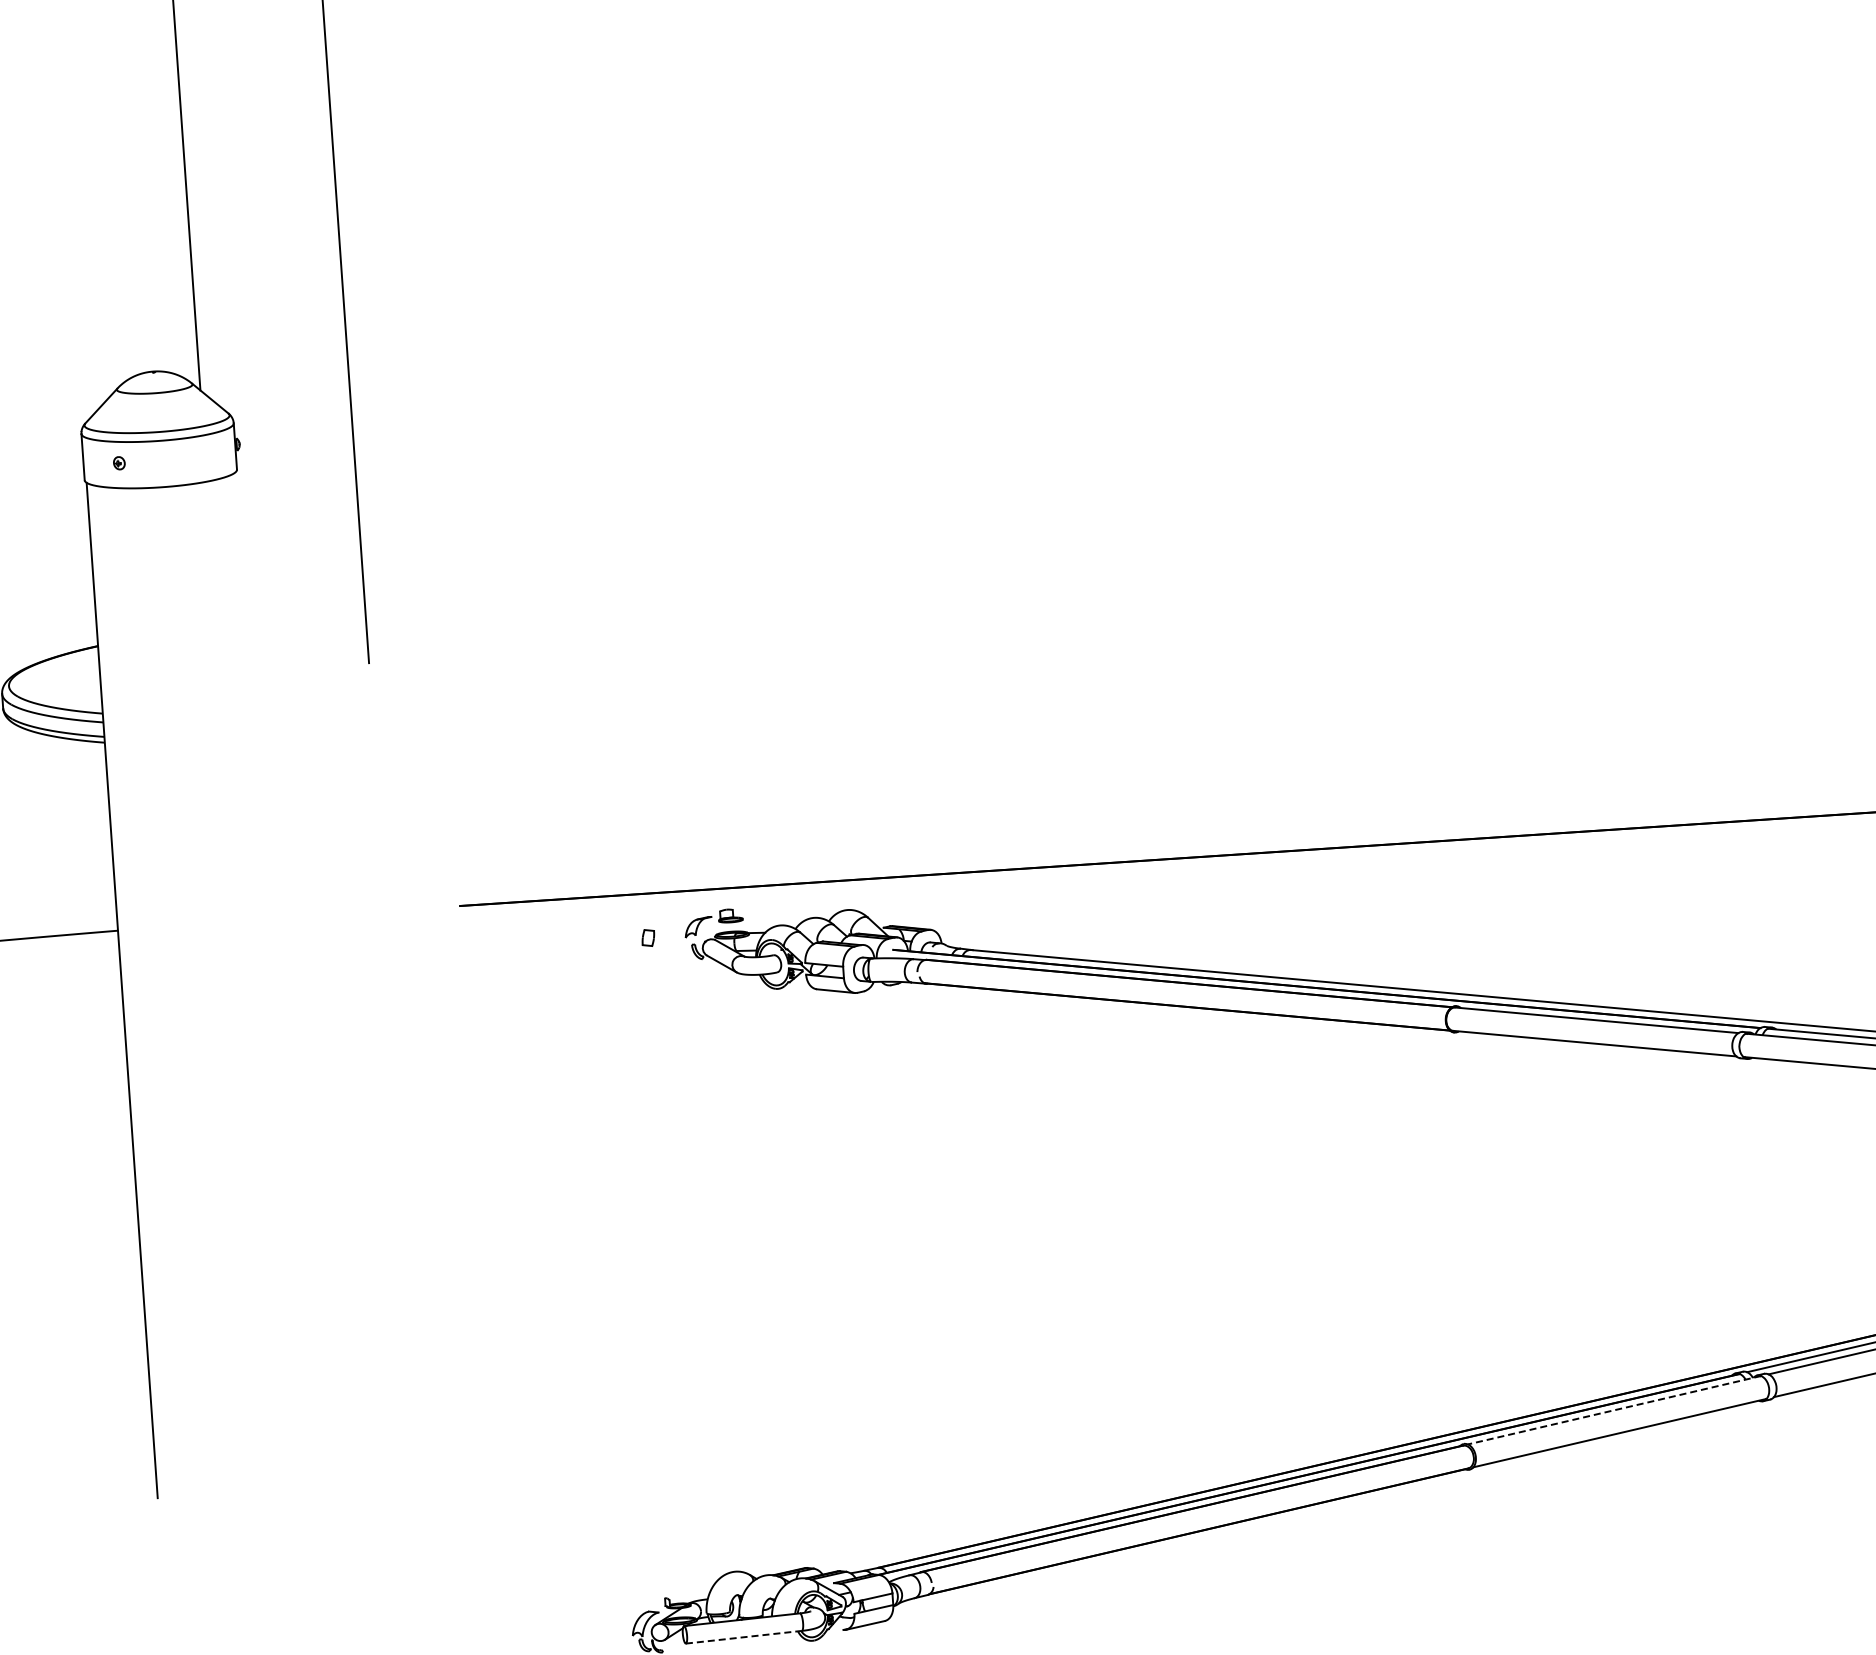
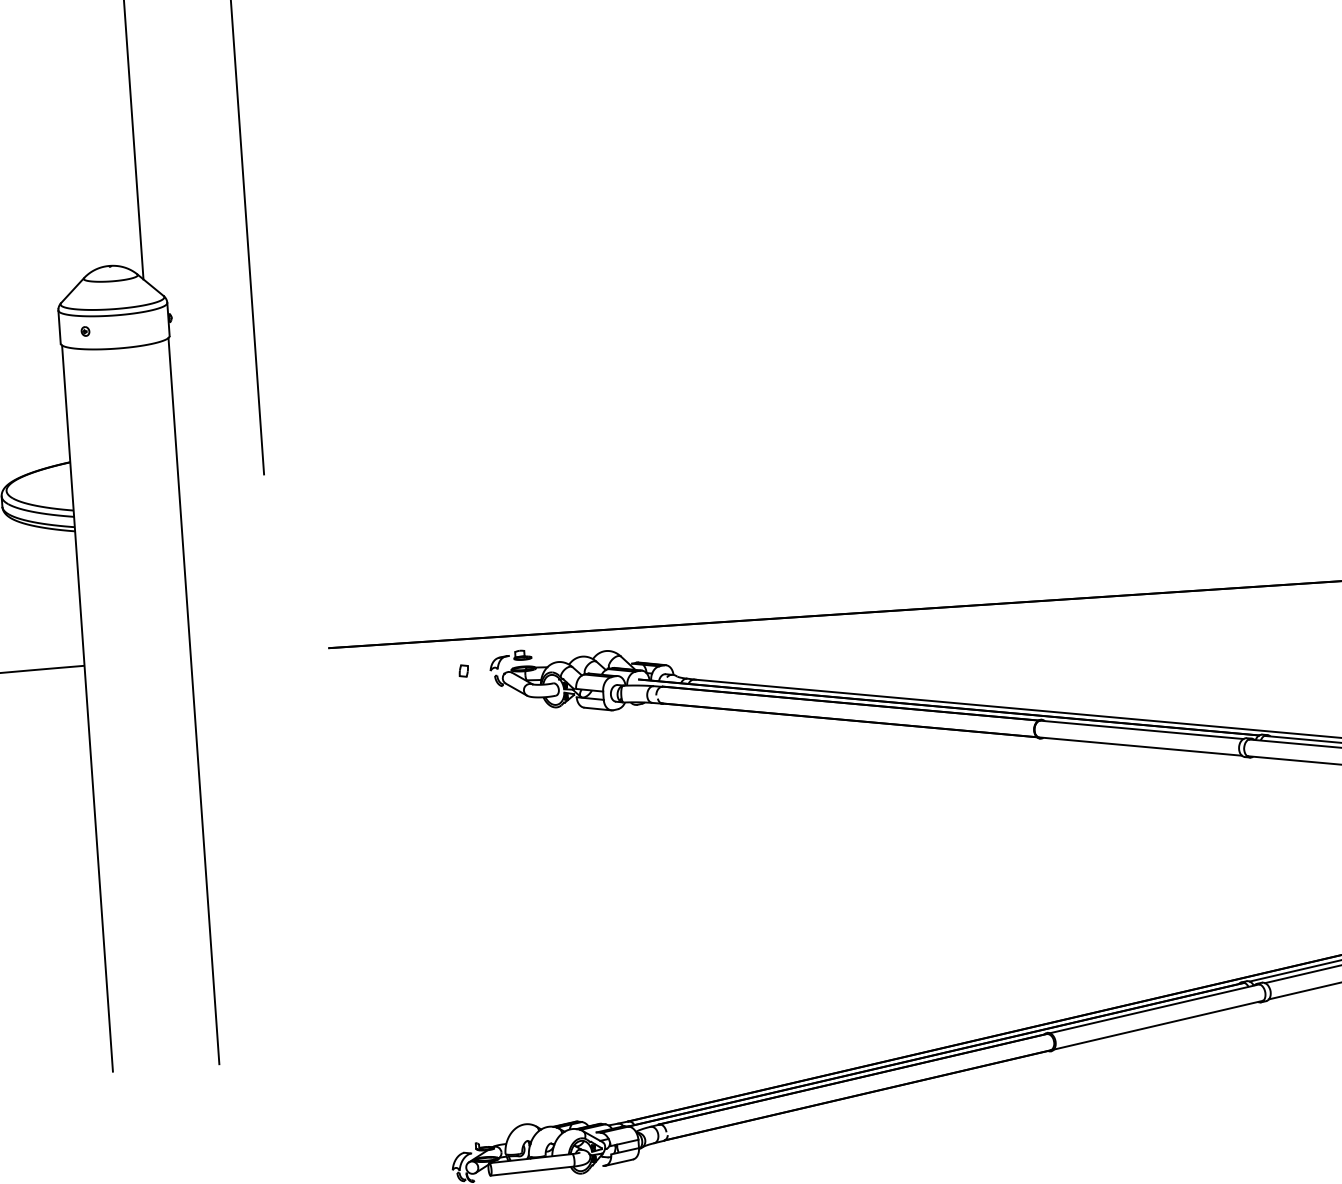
line: (270, 979) -> (193, 700), added
line: (1614, 1410) -> (1154, 1008), dashed -> solid
line: (744, 1637) -> (532, 1171), dashed -> solid

